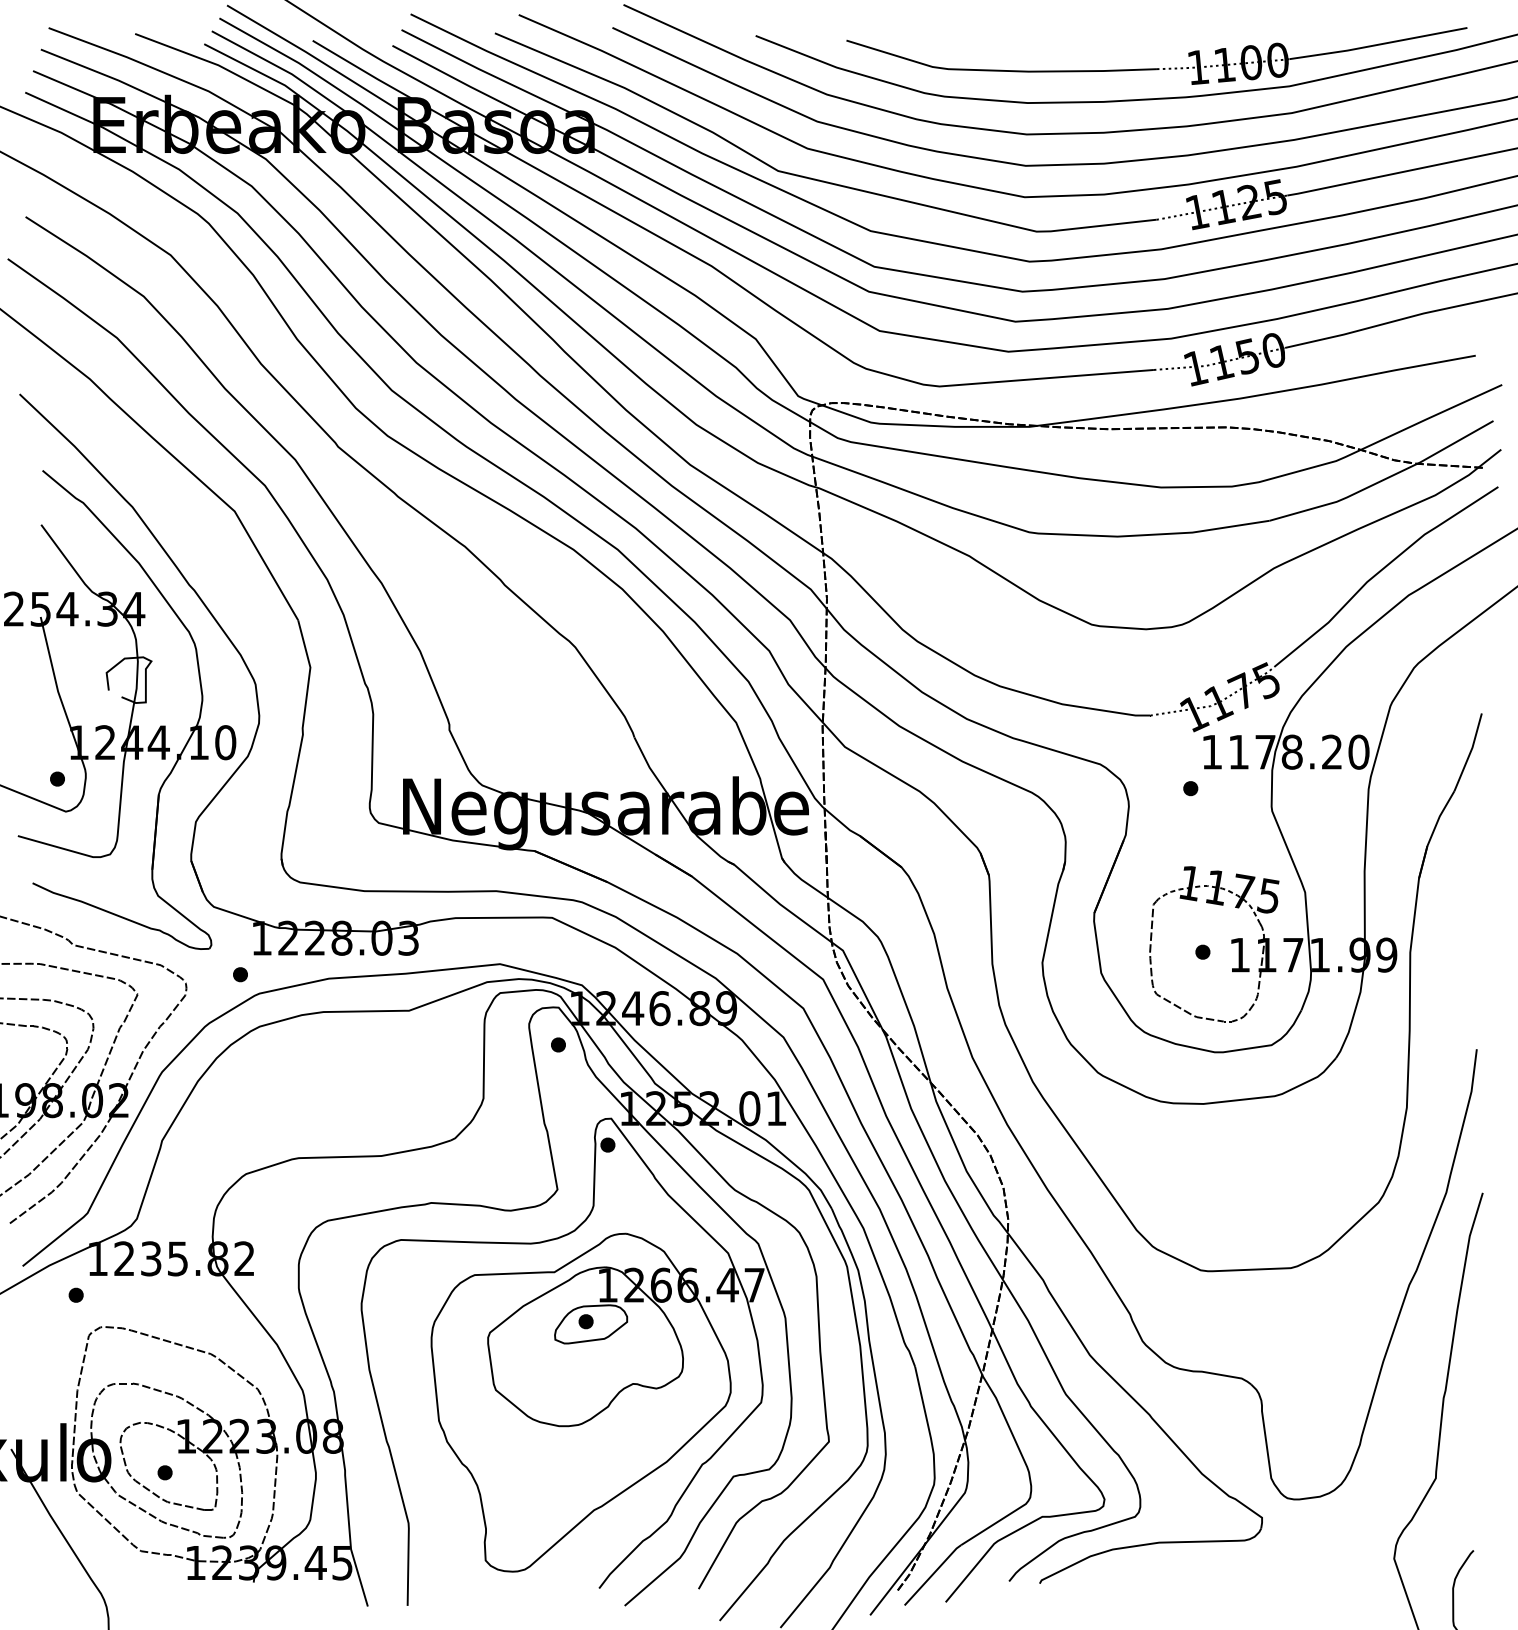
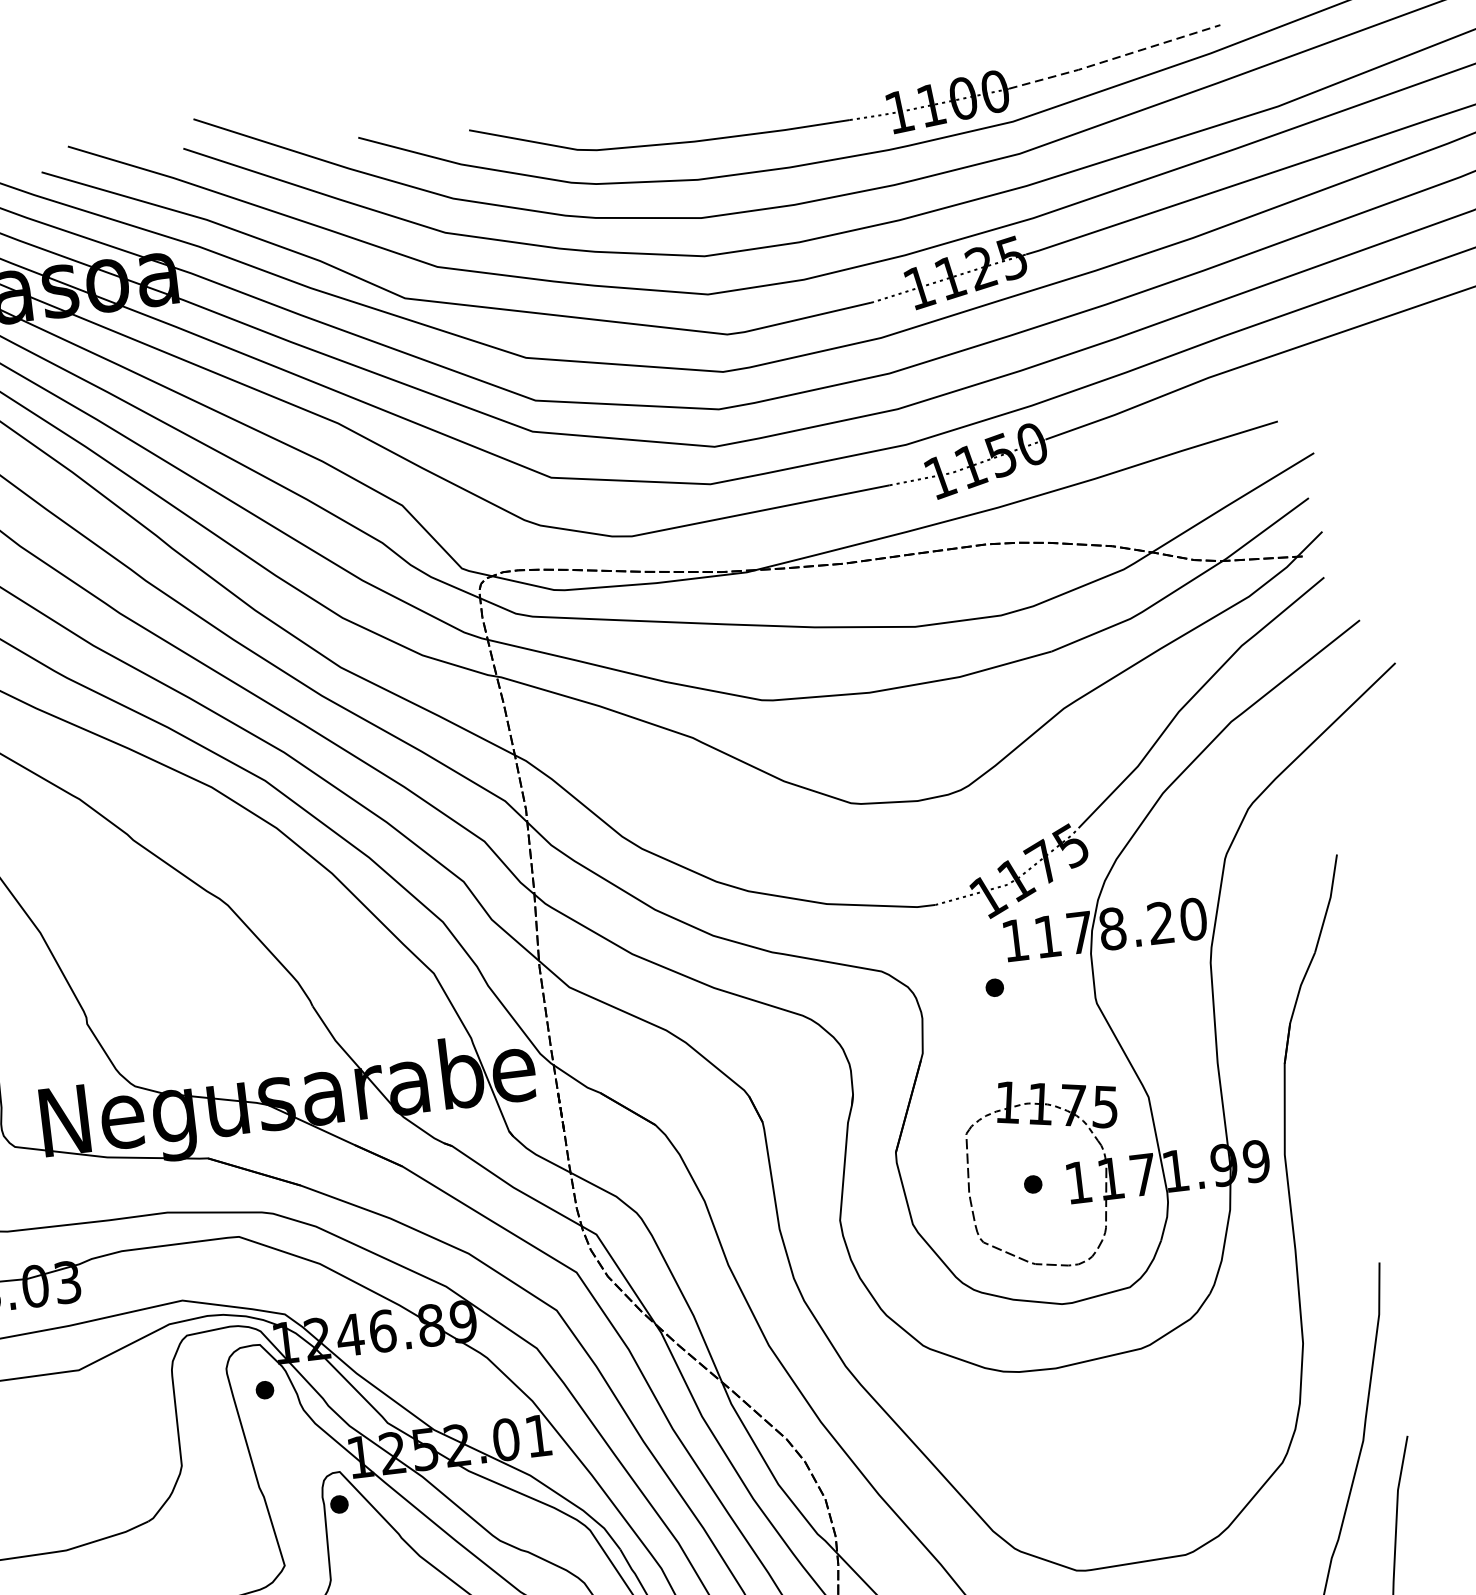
line: (1378, 44) -> (1114, 58), solid -> dashed

